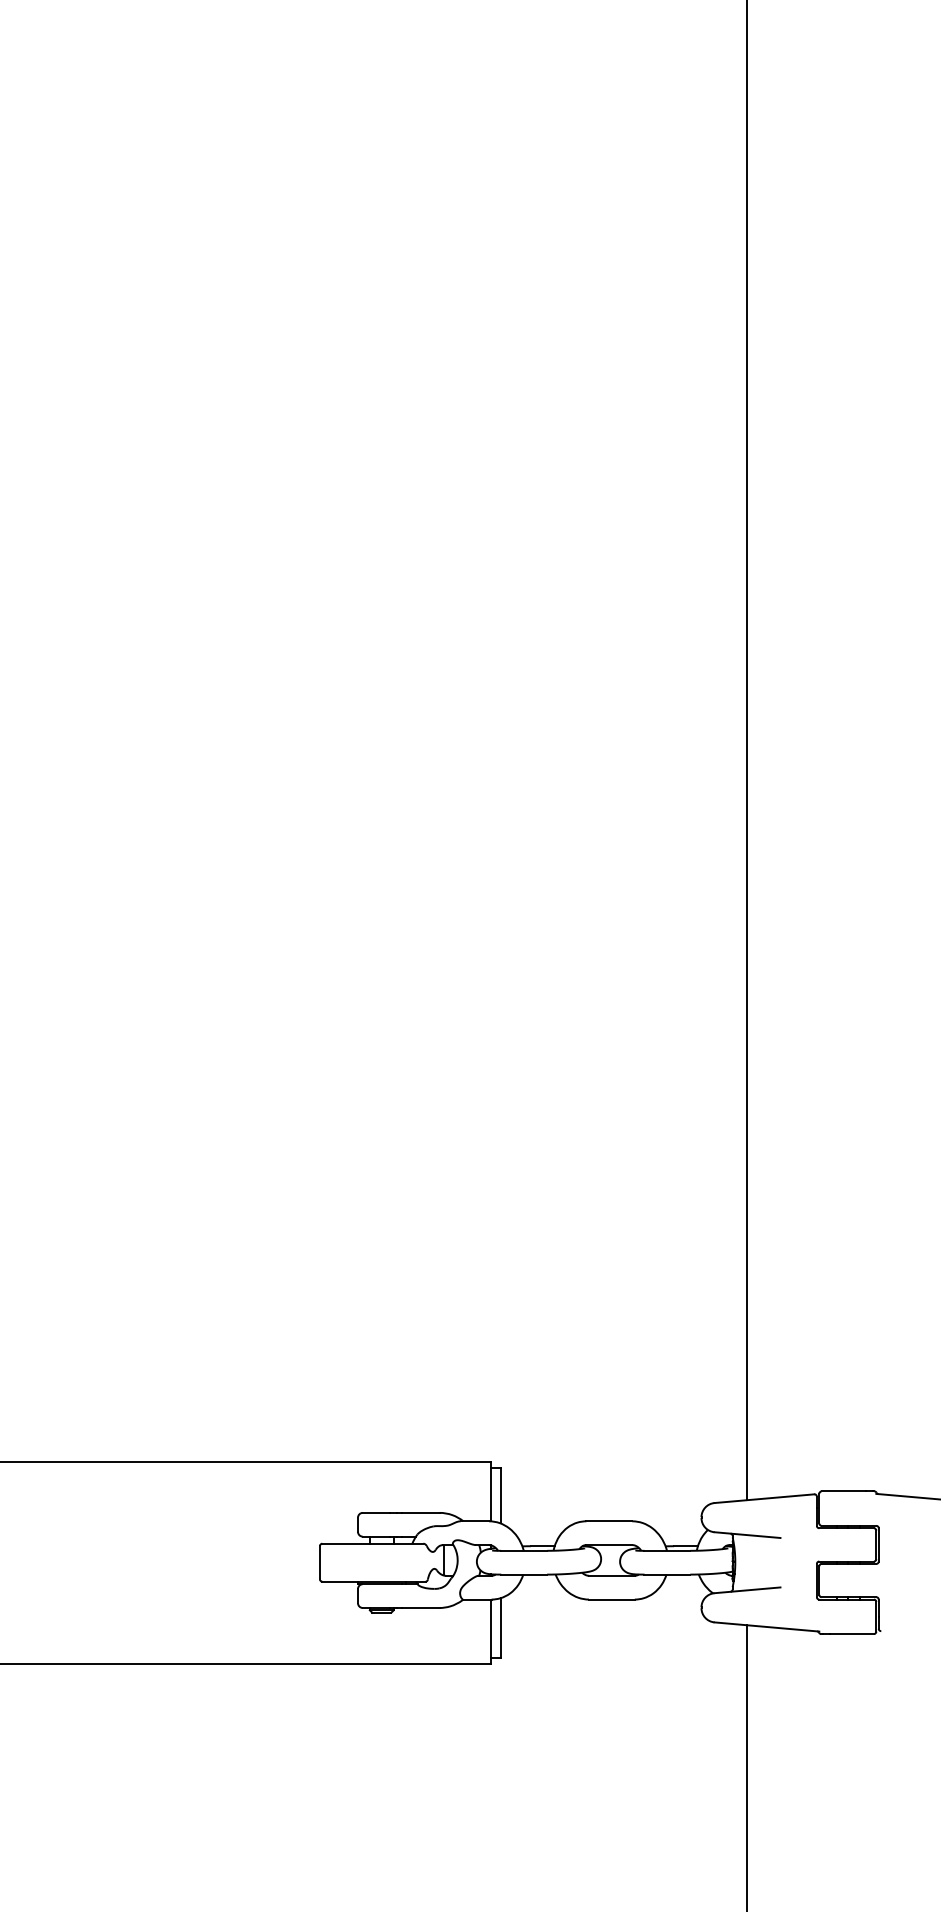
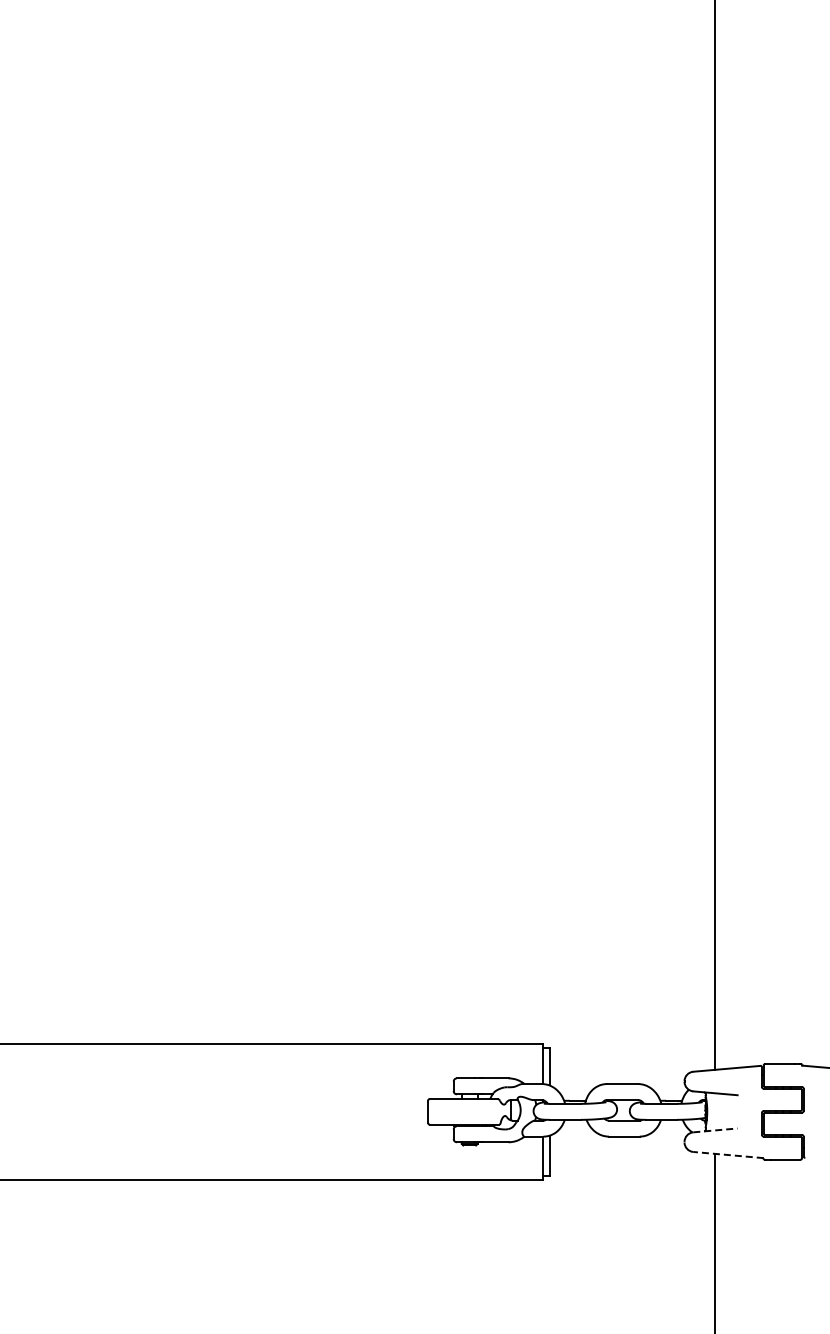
line: (747, 1590) -> (715, 1130), solid -> dashed
line: (766, 1627) -> (728, 1155), solid -> dashed

